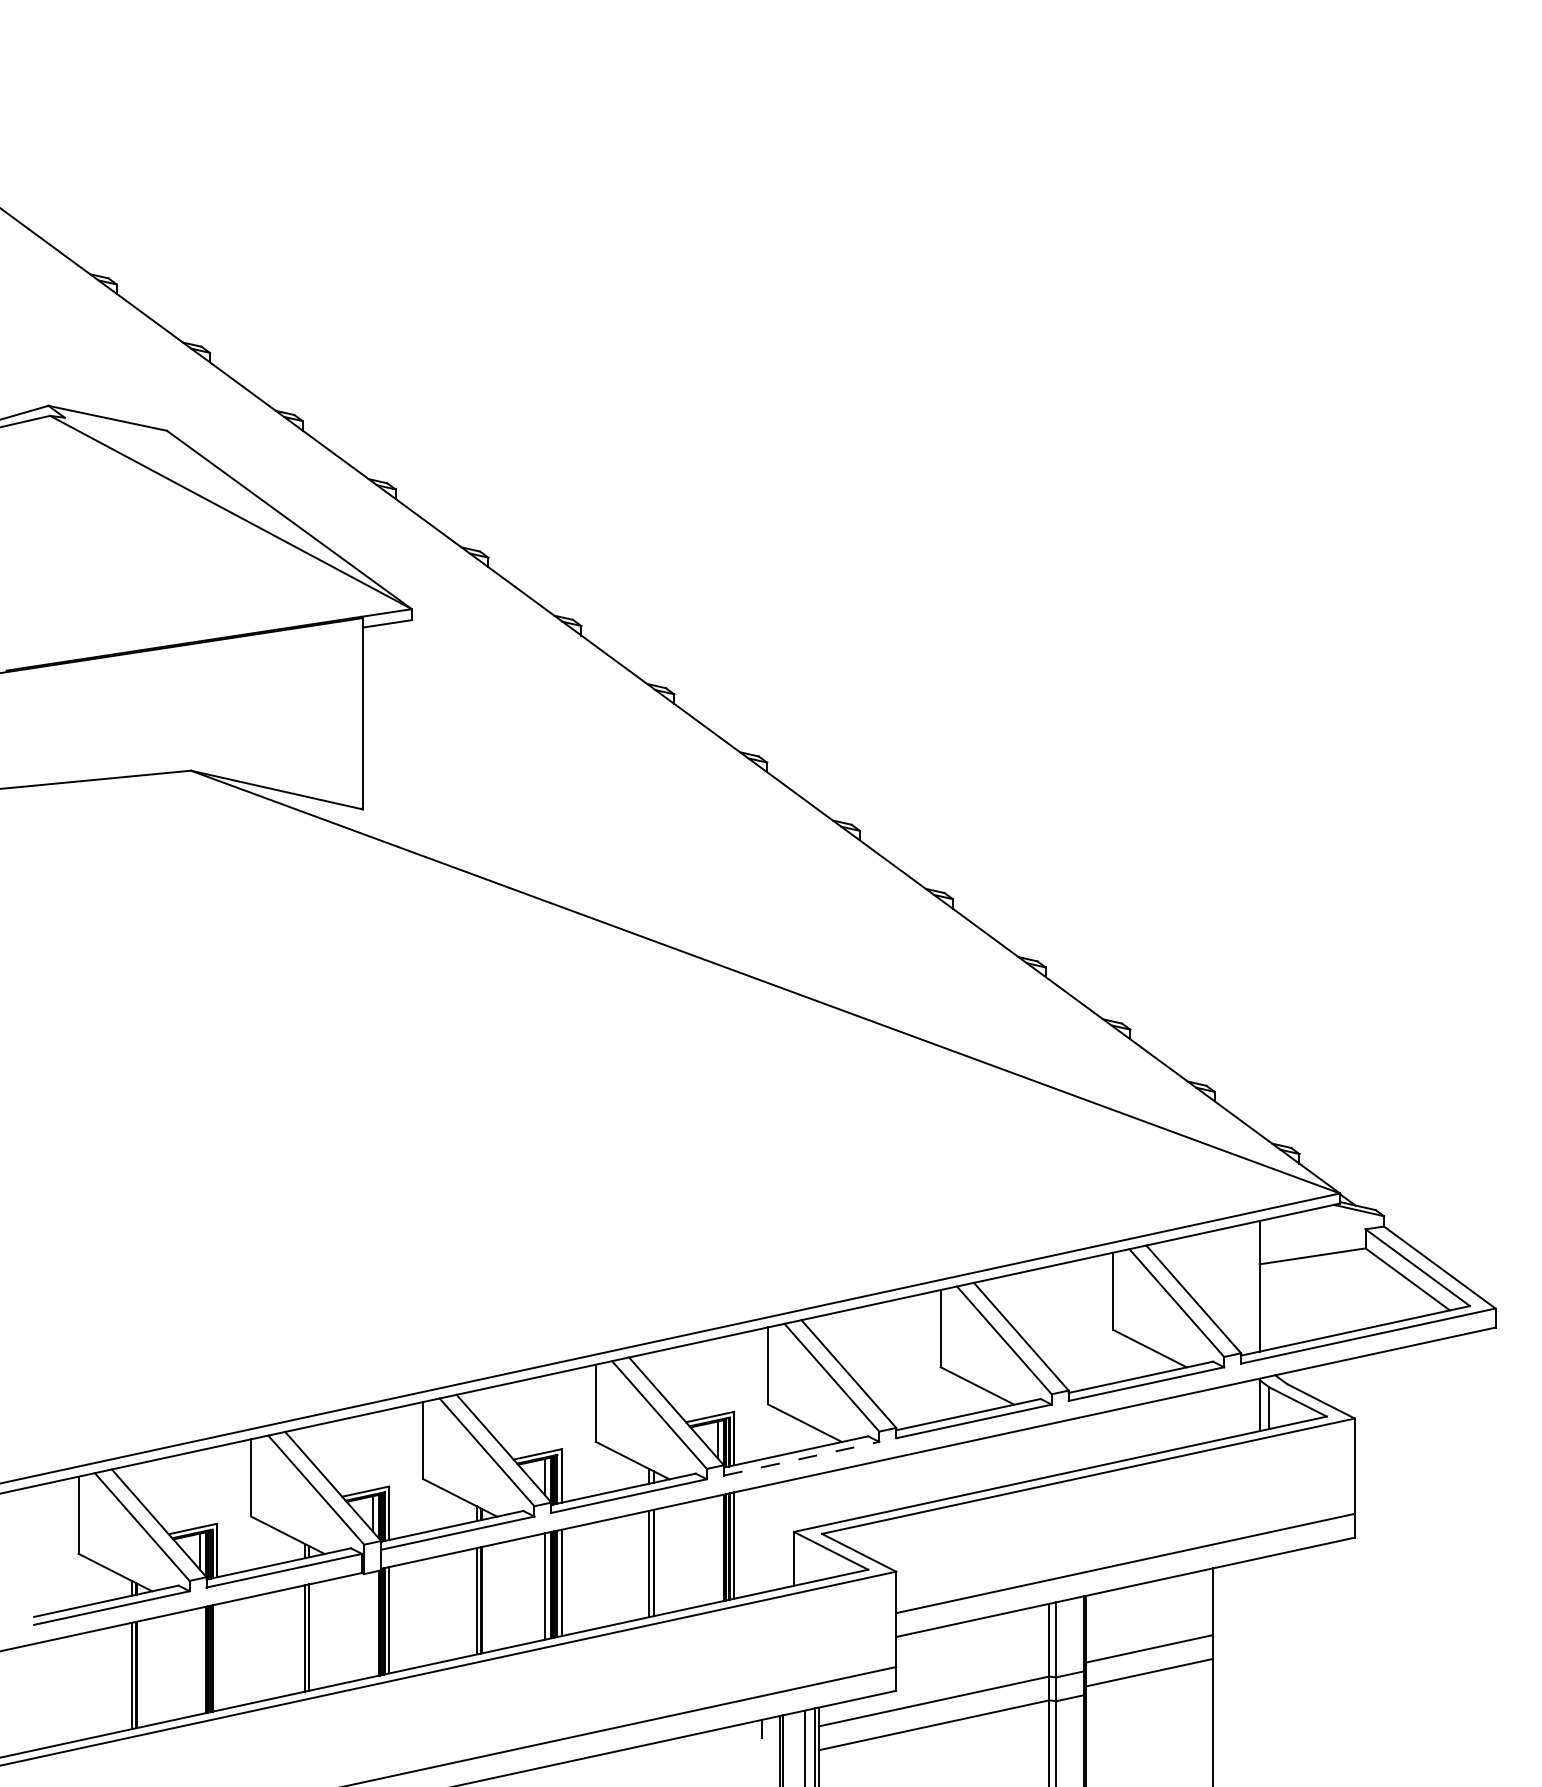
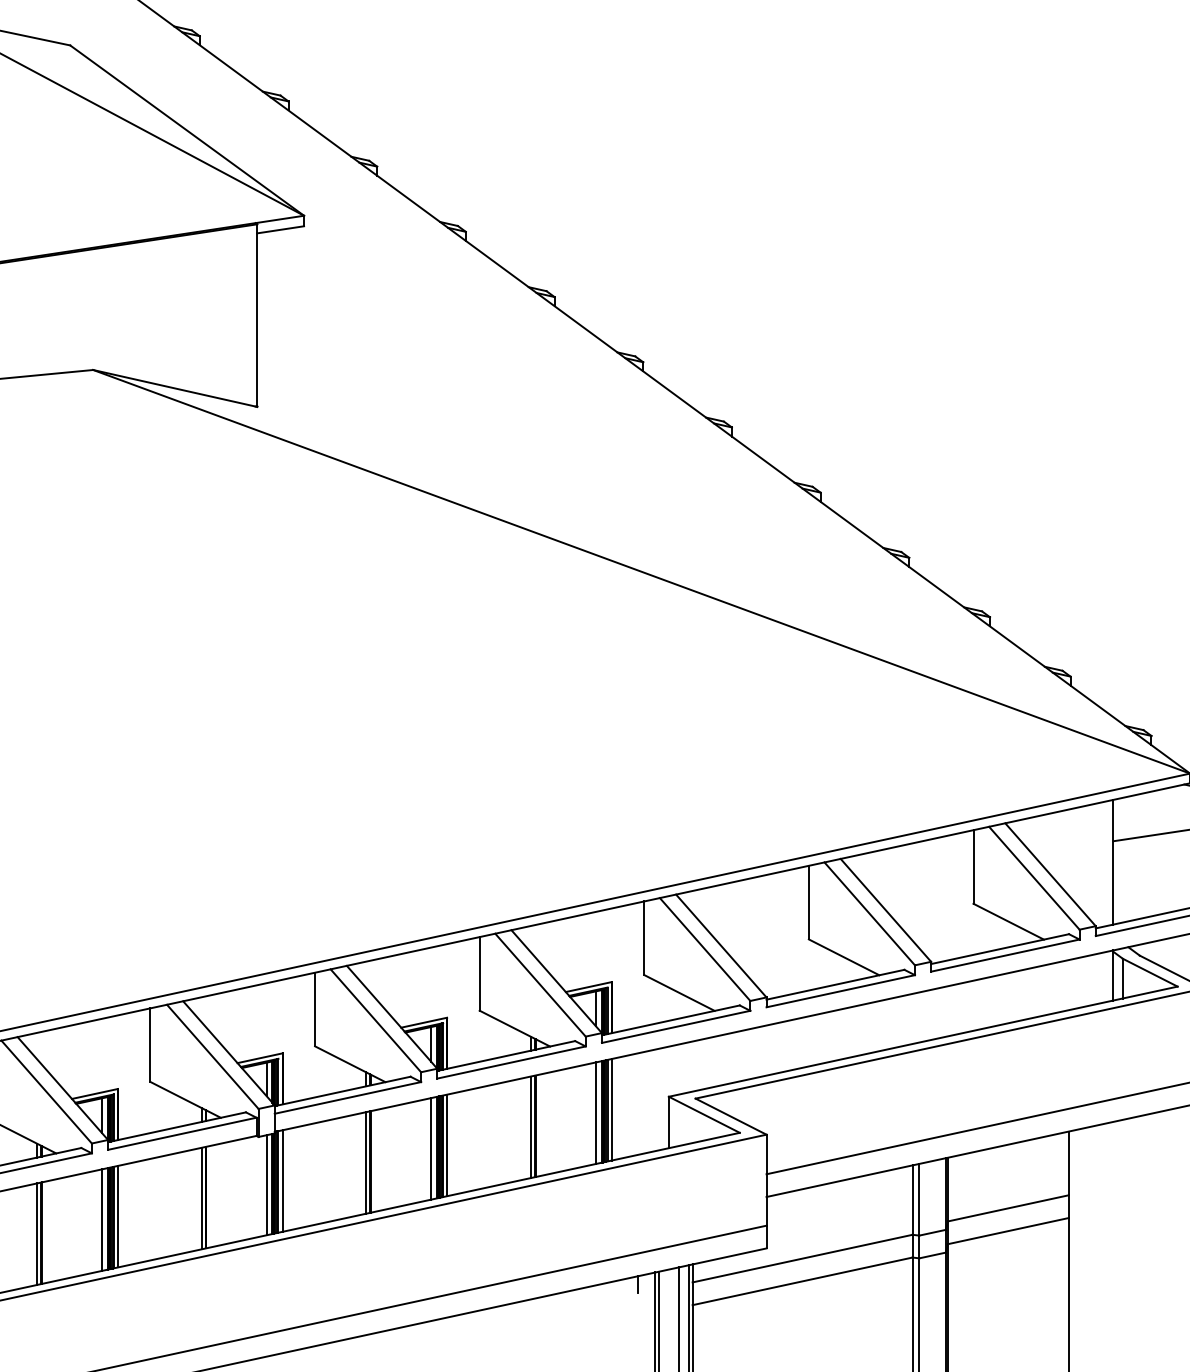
line: (801, 1458) -> (676, 1026), dashed -> solid
line: (717, 1549) -> (595, 1113), added
line: (372, 1624) -> (266, 1185), added
line: (216, 1657) -> (117, 1216), added
line: (200, 1661) -> (102, 1220), added

